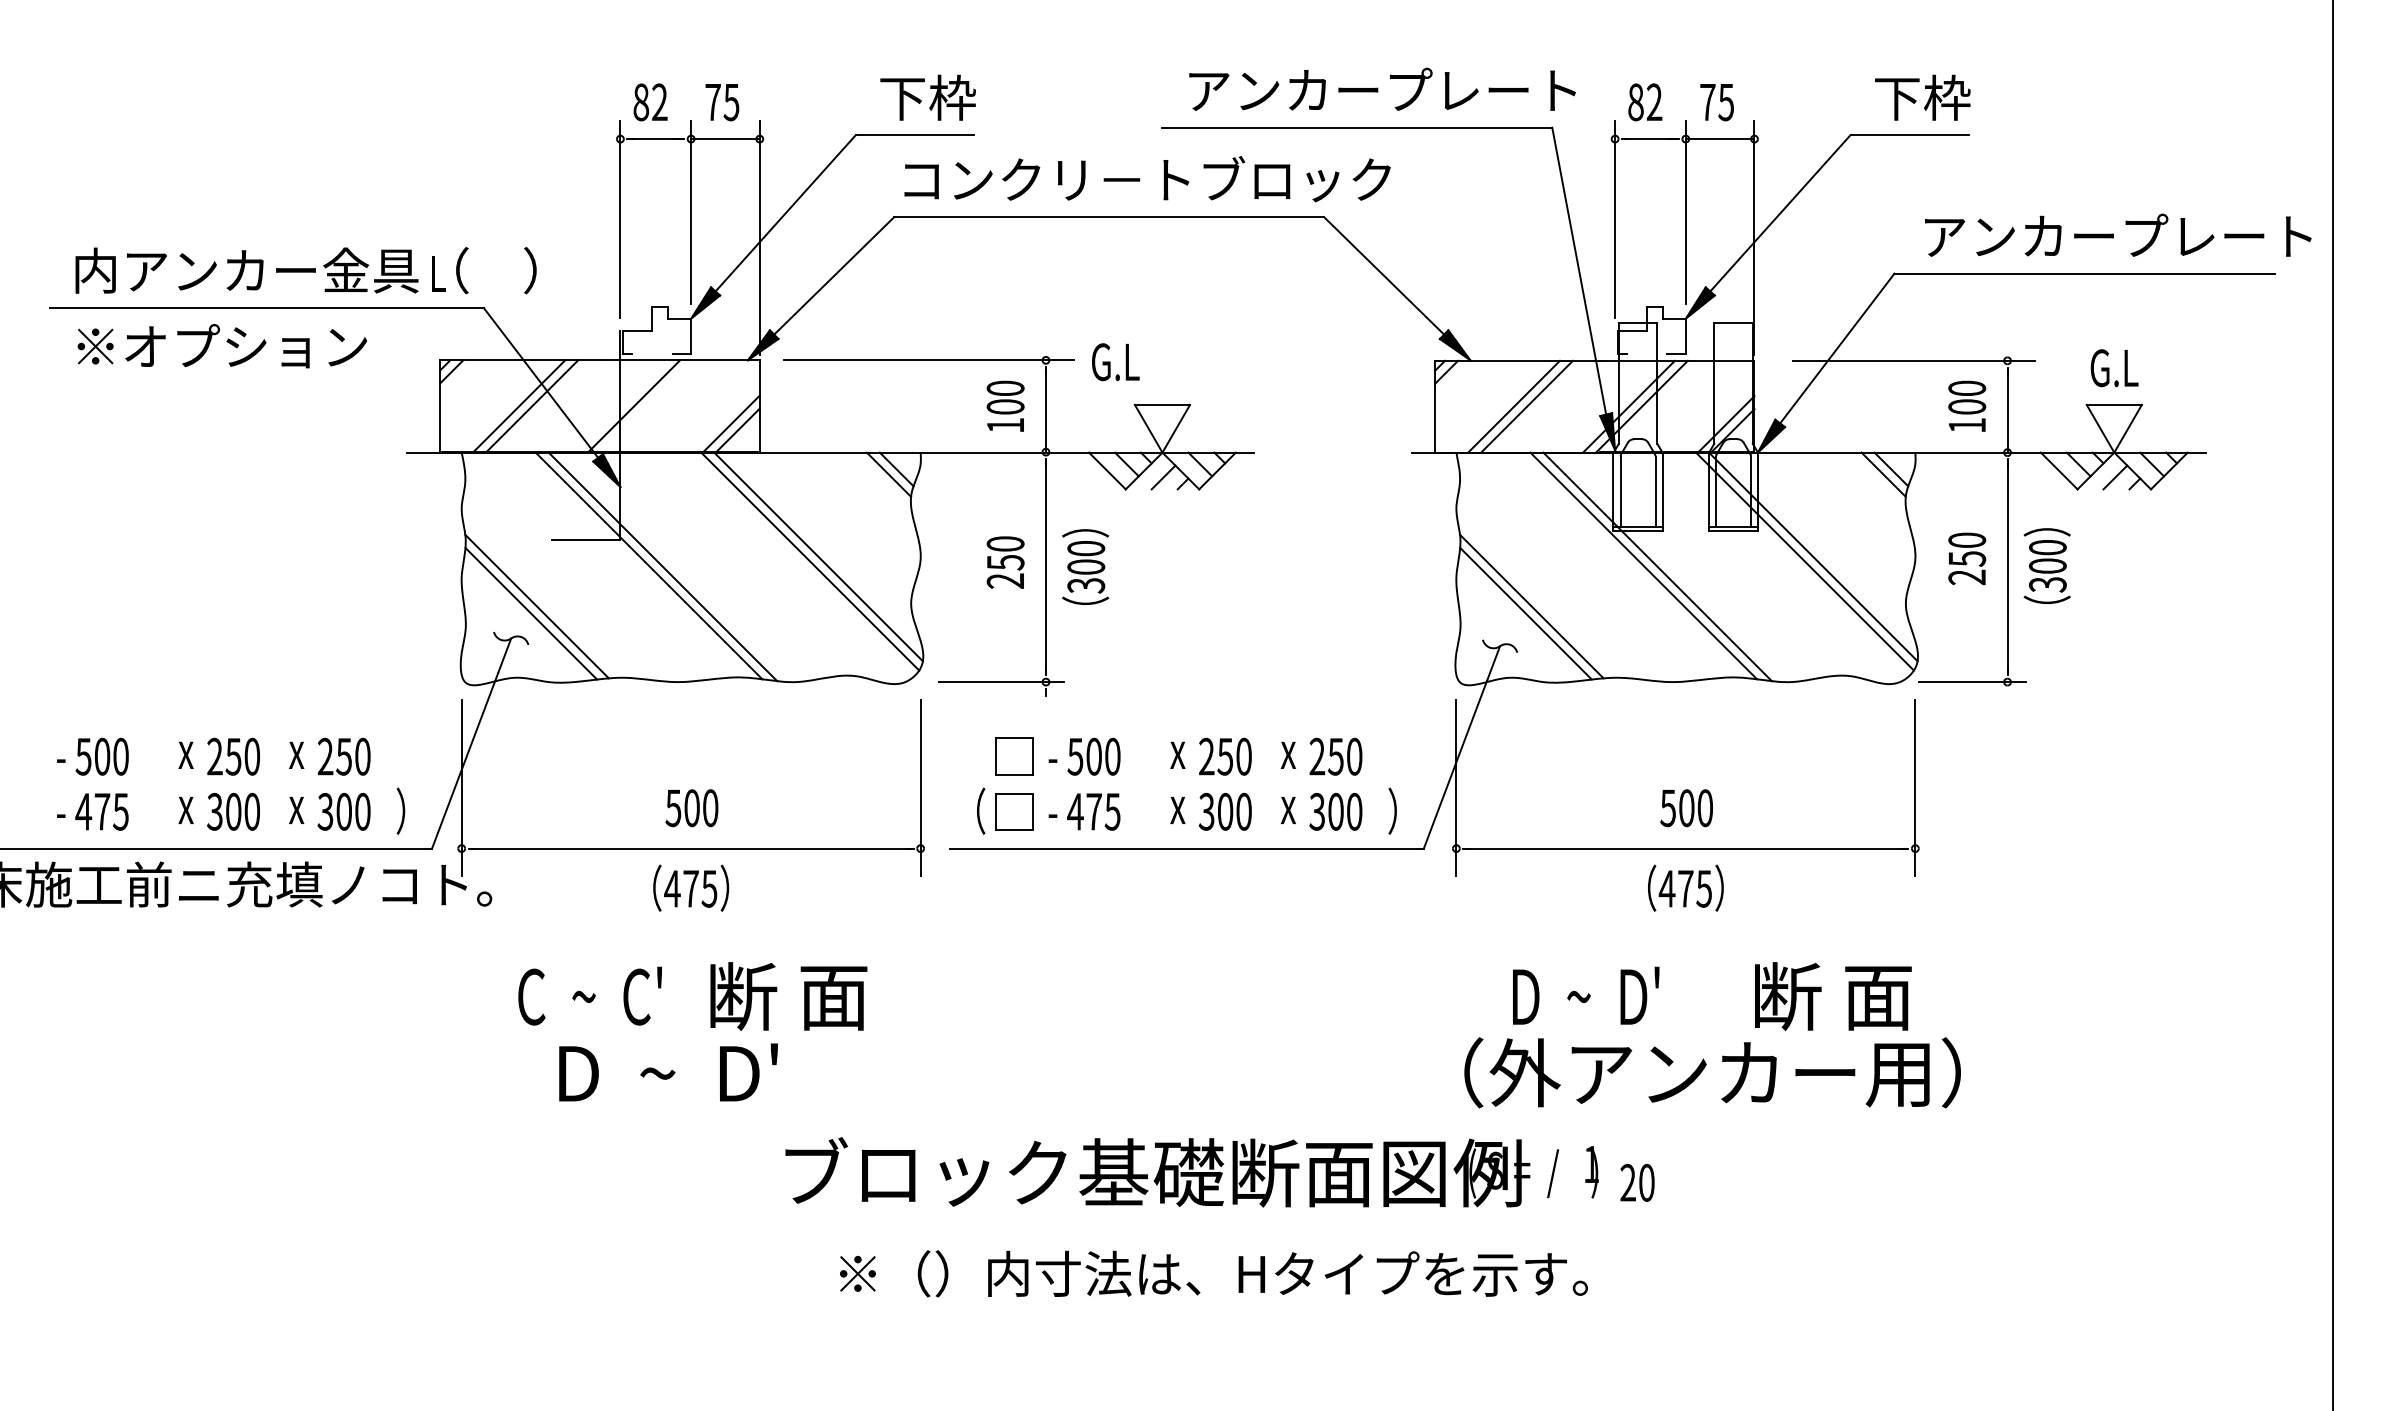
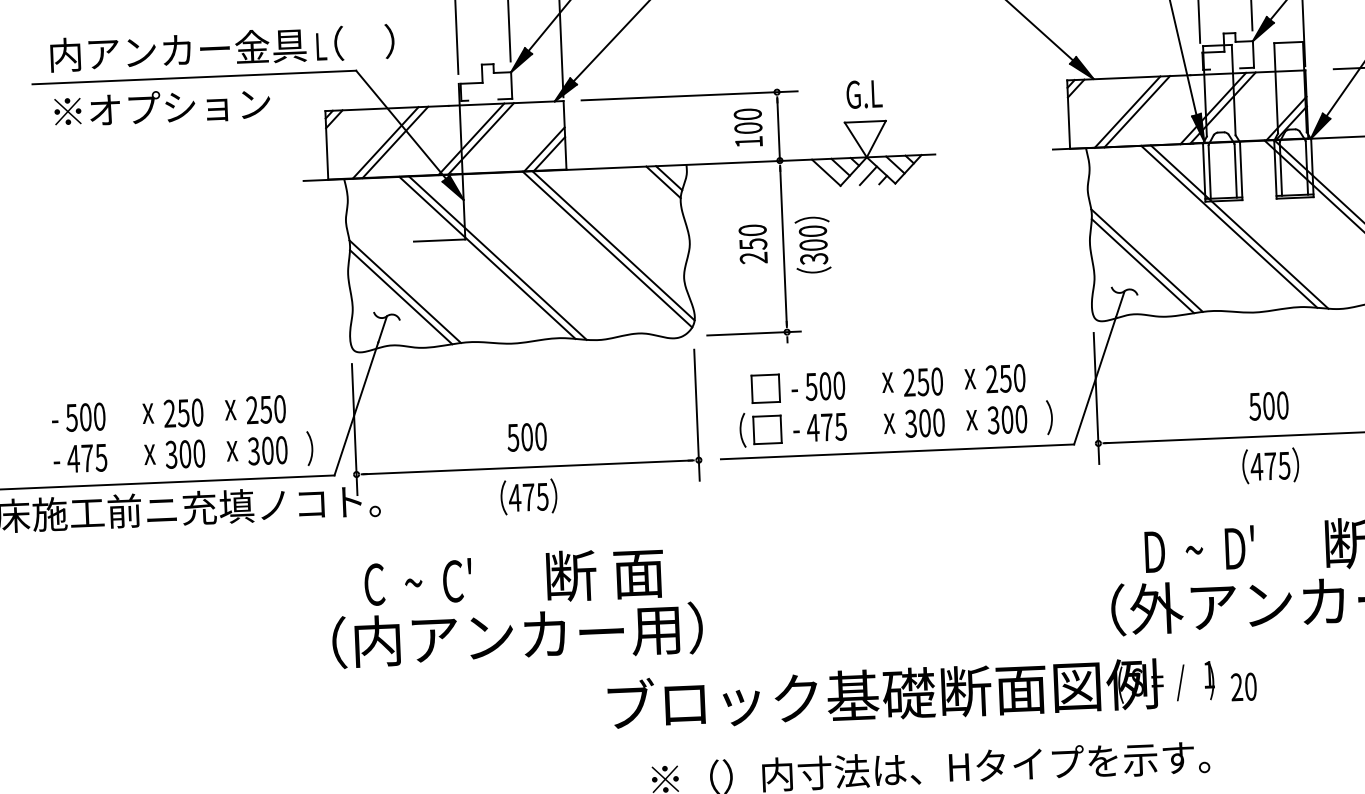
text: (1115, 362) -> (864, 94), moved
line: (647, 406) -> (481, 139), added
text: (589, 995) -> (417, 581), moved
text: (668, 1072) -> (517, 635), D  ~  D' -> （内アンカー用）

